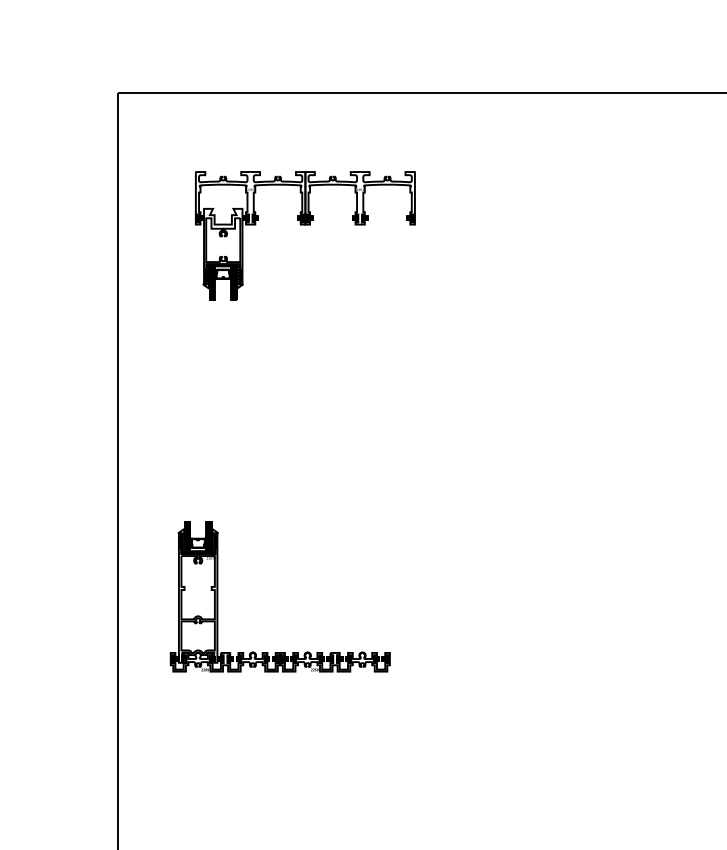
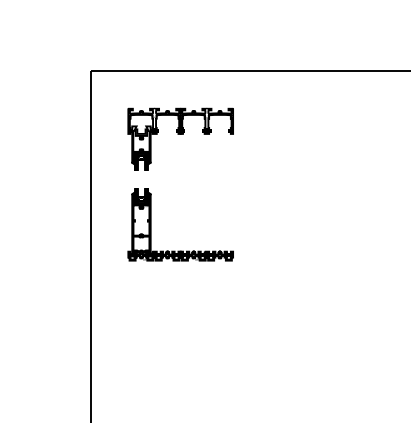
part: (279, 650) -> (180, 250), moved

